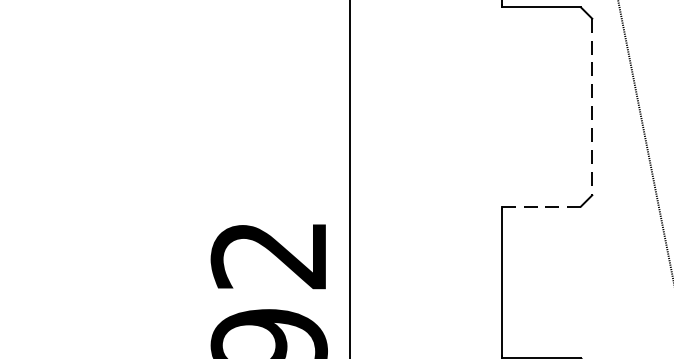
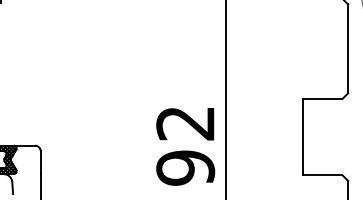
line: (592, 108) -> (348, 49), dashed -> solid
line: (541, 205) -> (322, 98), dashed -> solid

